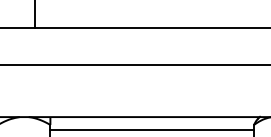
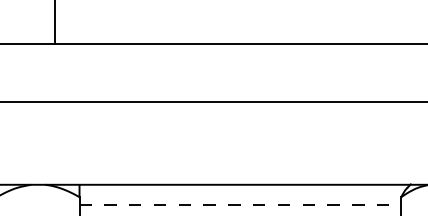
line: (152, 130) -> (240, 205), solid -> dashed

